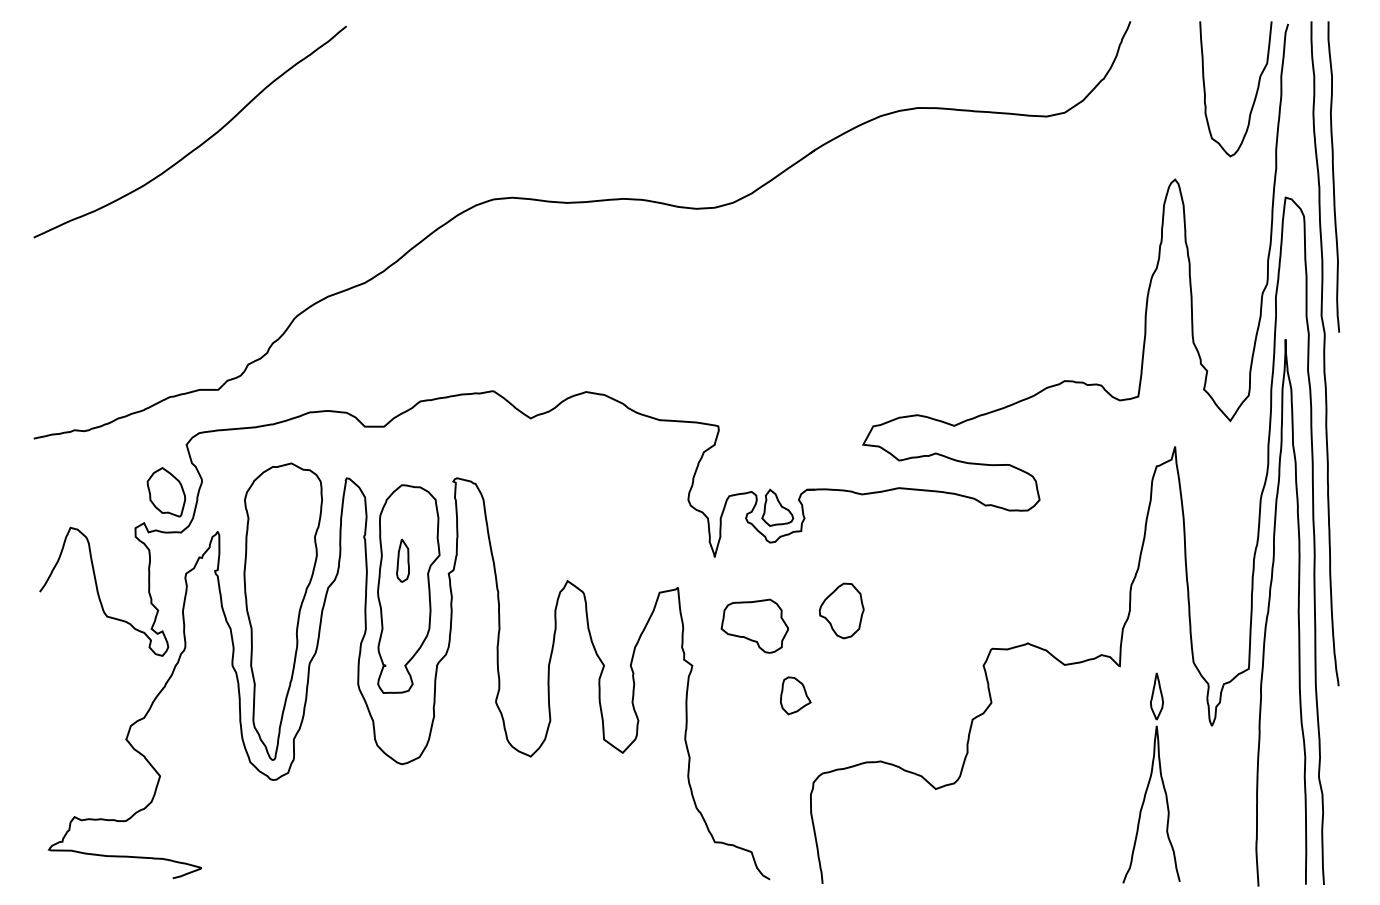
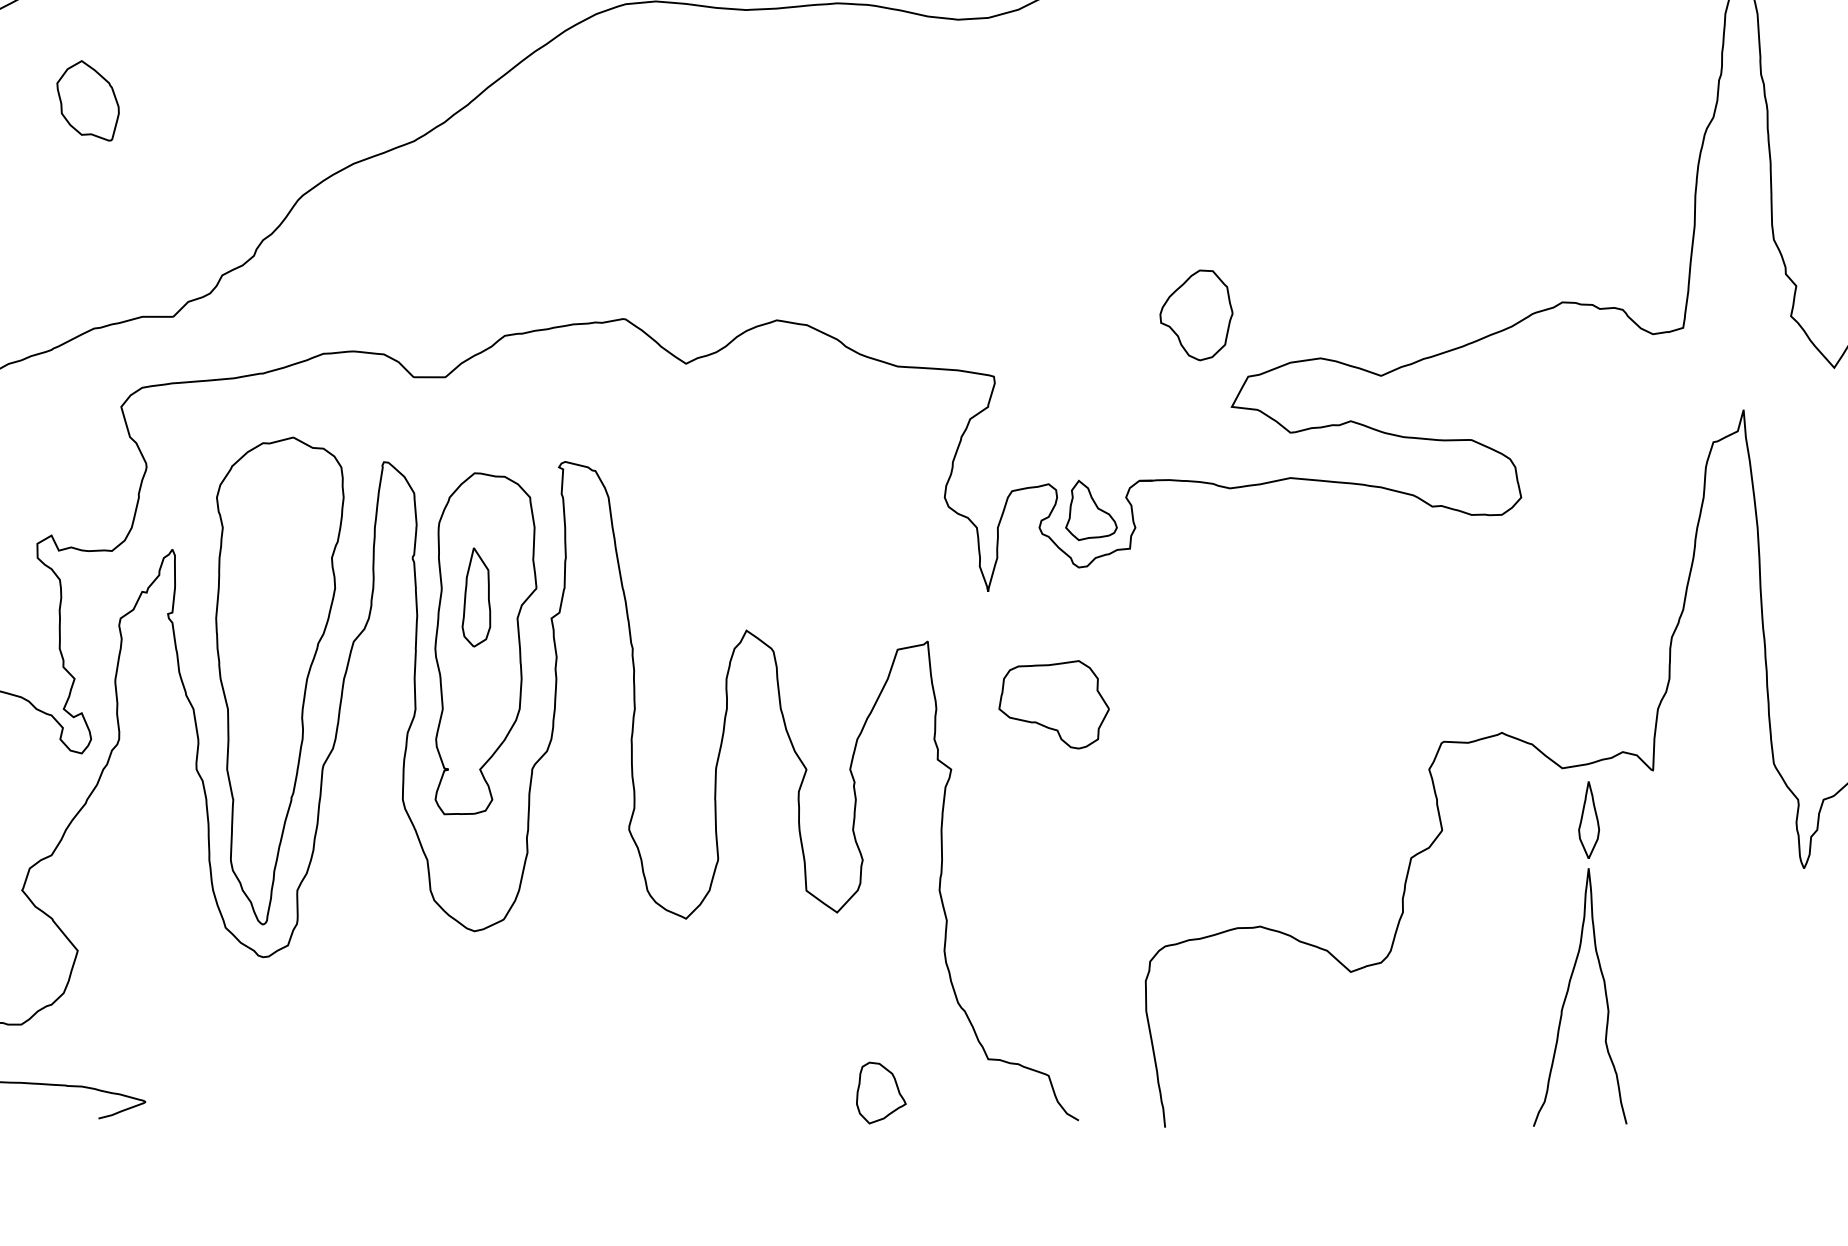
part: (165, 492) -> (86, 101), moved
part: (402, 560) -> (475, 596), size x1.4
part: (841, 610) -> (1196, 314), moved
part: (795, 695) -> (880, 1092), moved
part: (1151, 777) -> (1580, 952), moved

